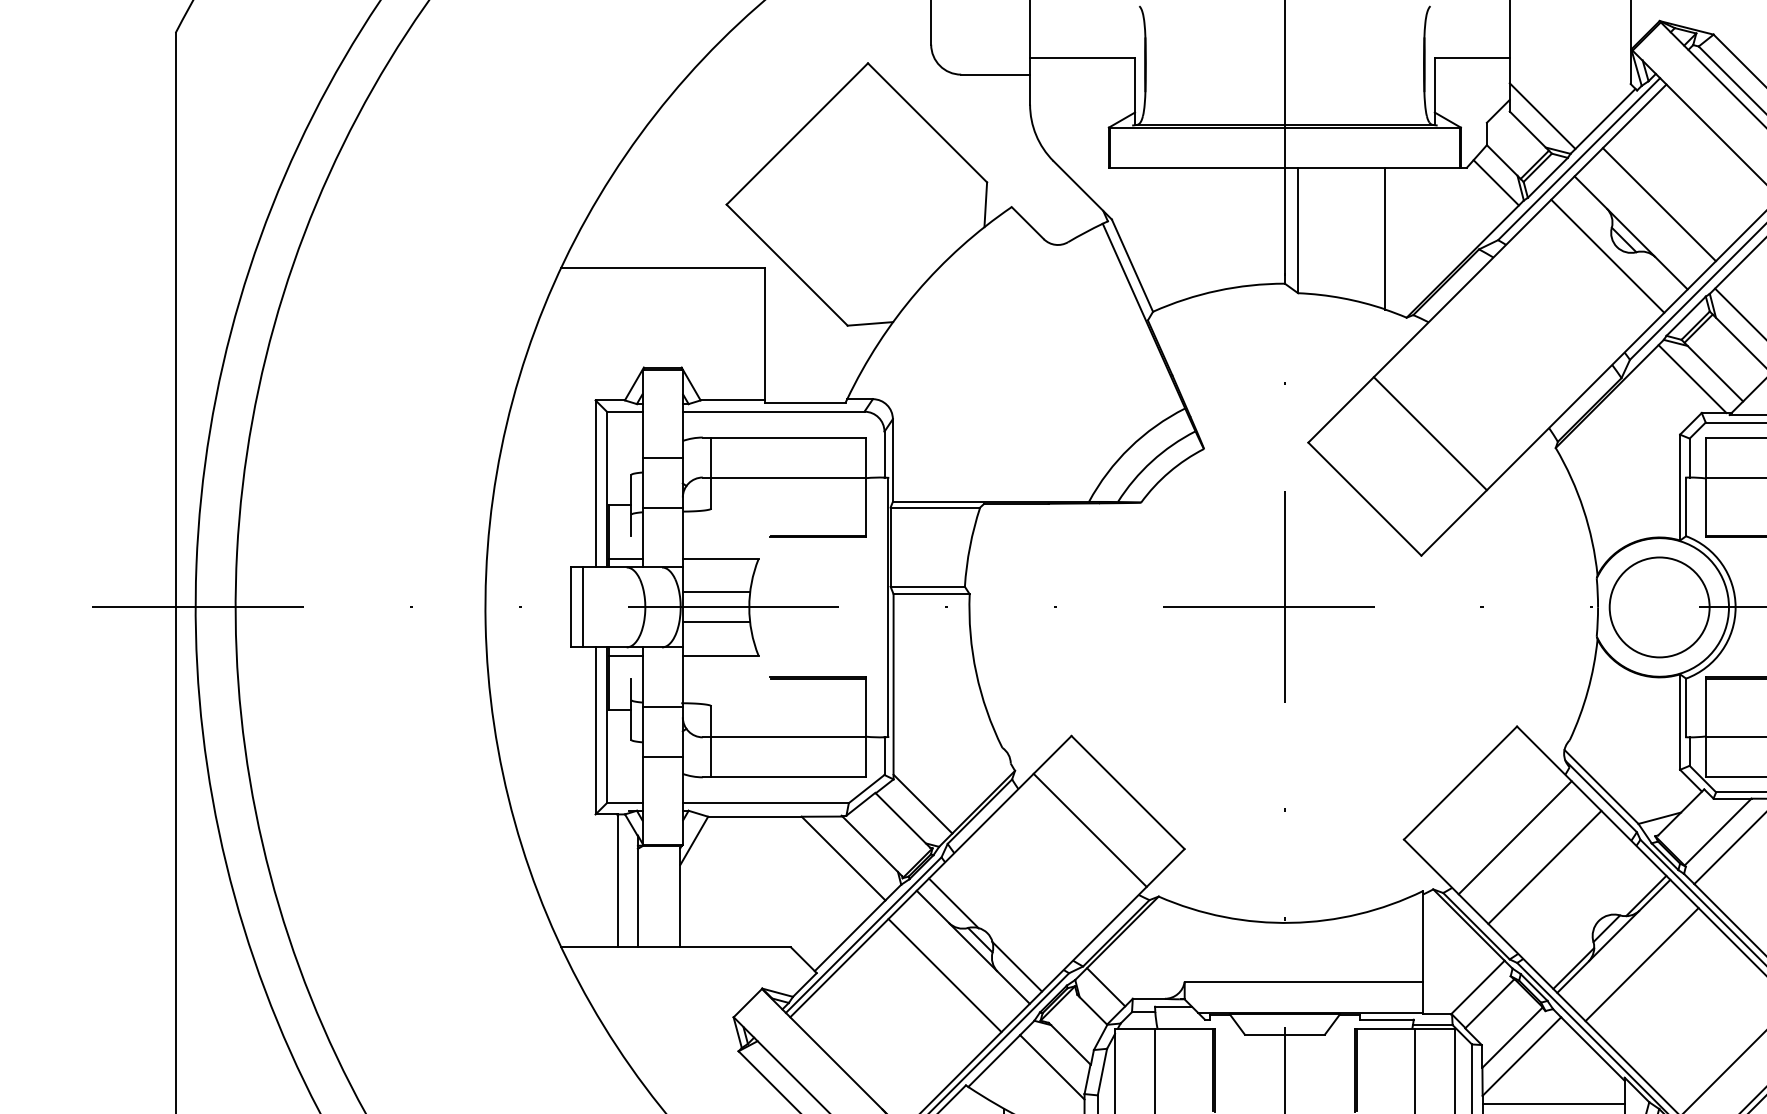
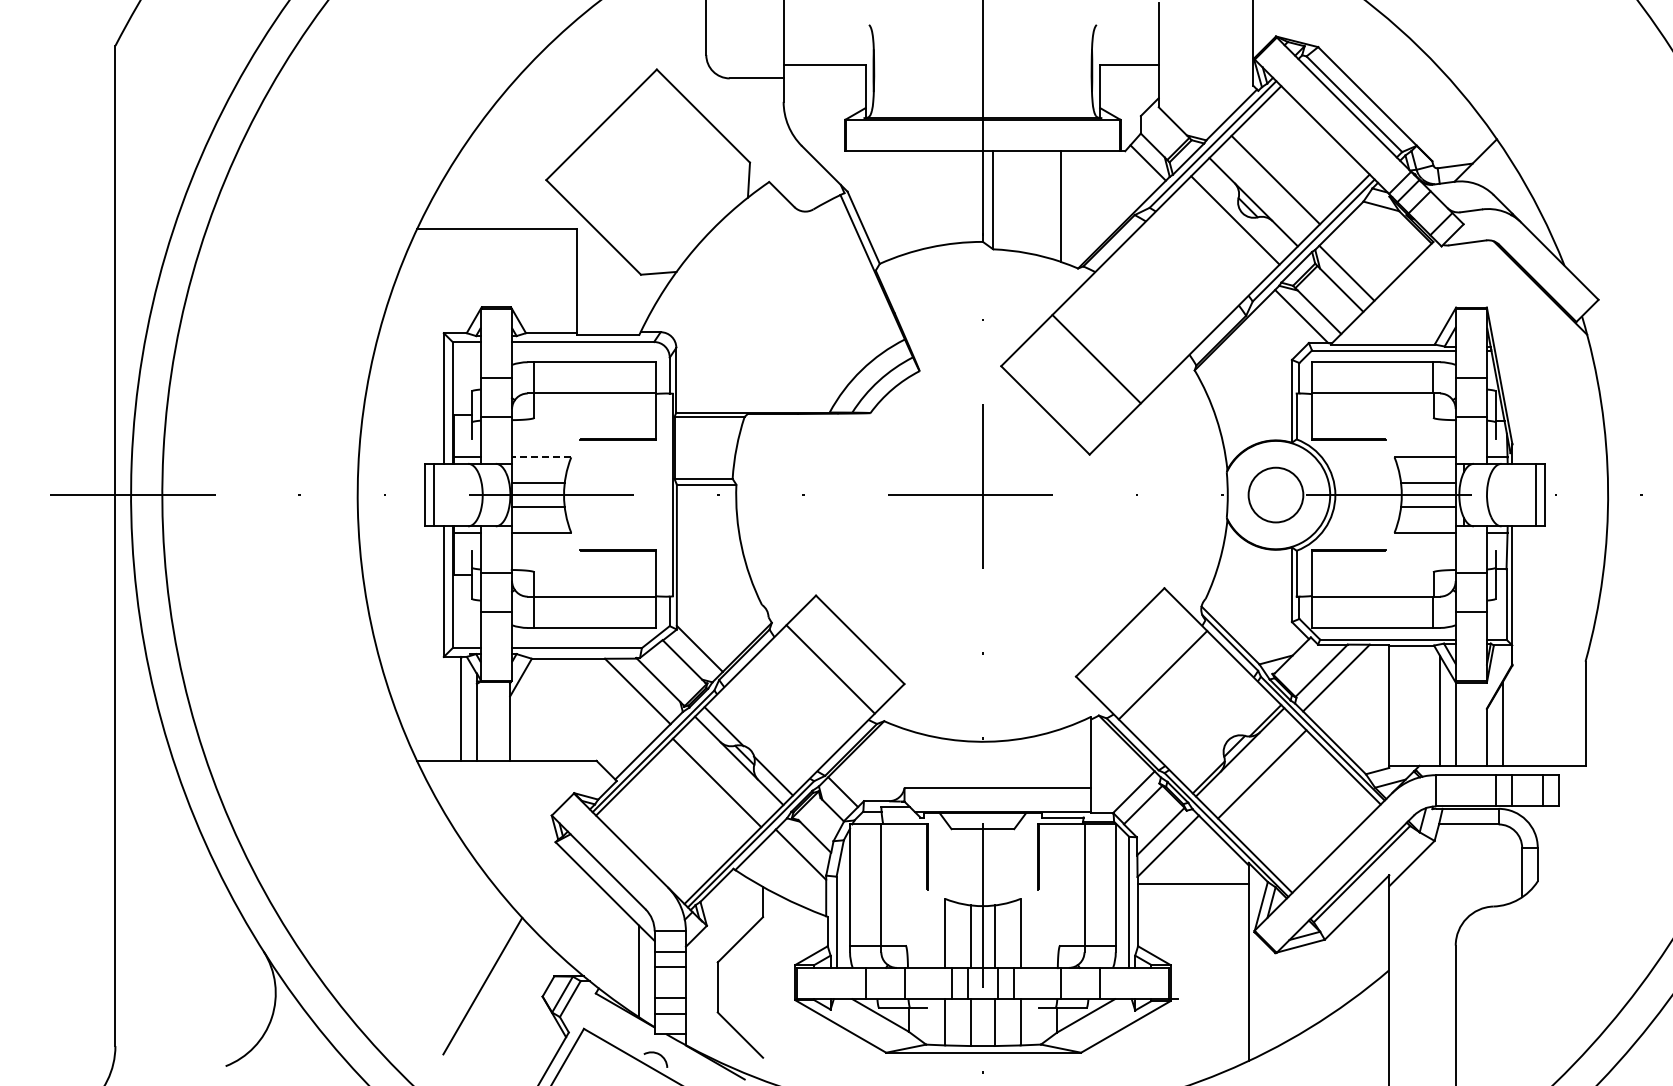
line: (1542, 115) -> (1184, 110), removed
line: (720, 559) -> (541, 457), solid -> dashed
circle: (1659, 607) -> (1275, 495), size x0.7
line: (1545, 867) -> (1186, 698), removed

